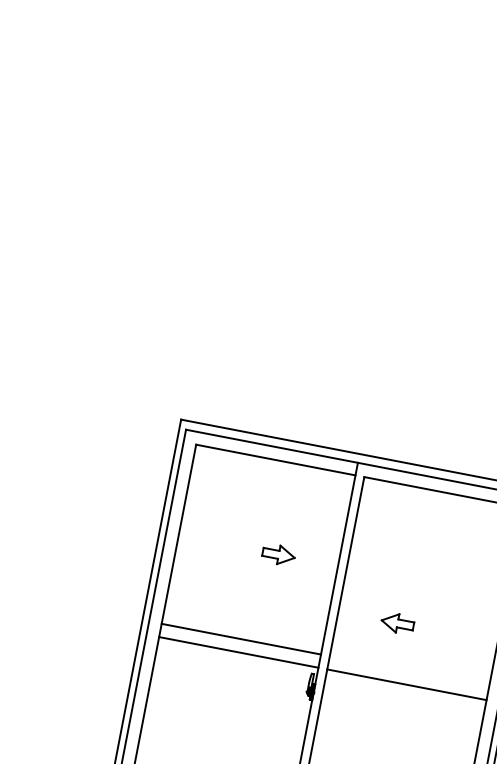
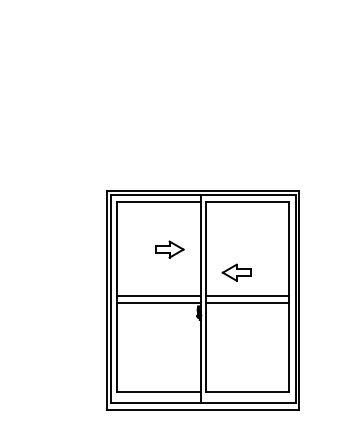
part: (278, 554) -> (169, 249), size x1.67
part: (397, 623) -> (236, 272), size x1.67
line: (409, 670) -> (247, 295), added

